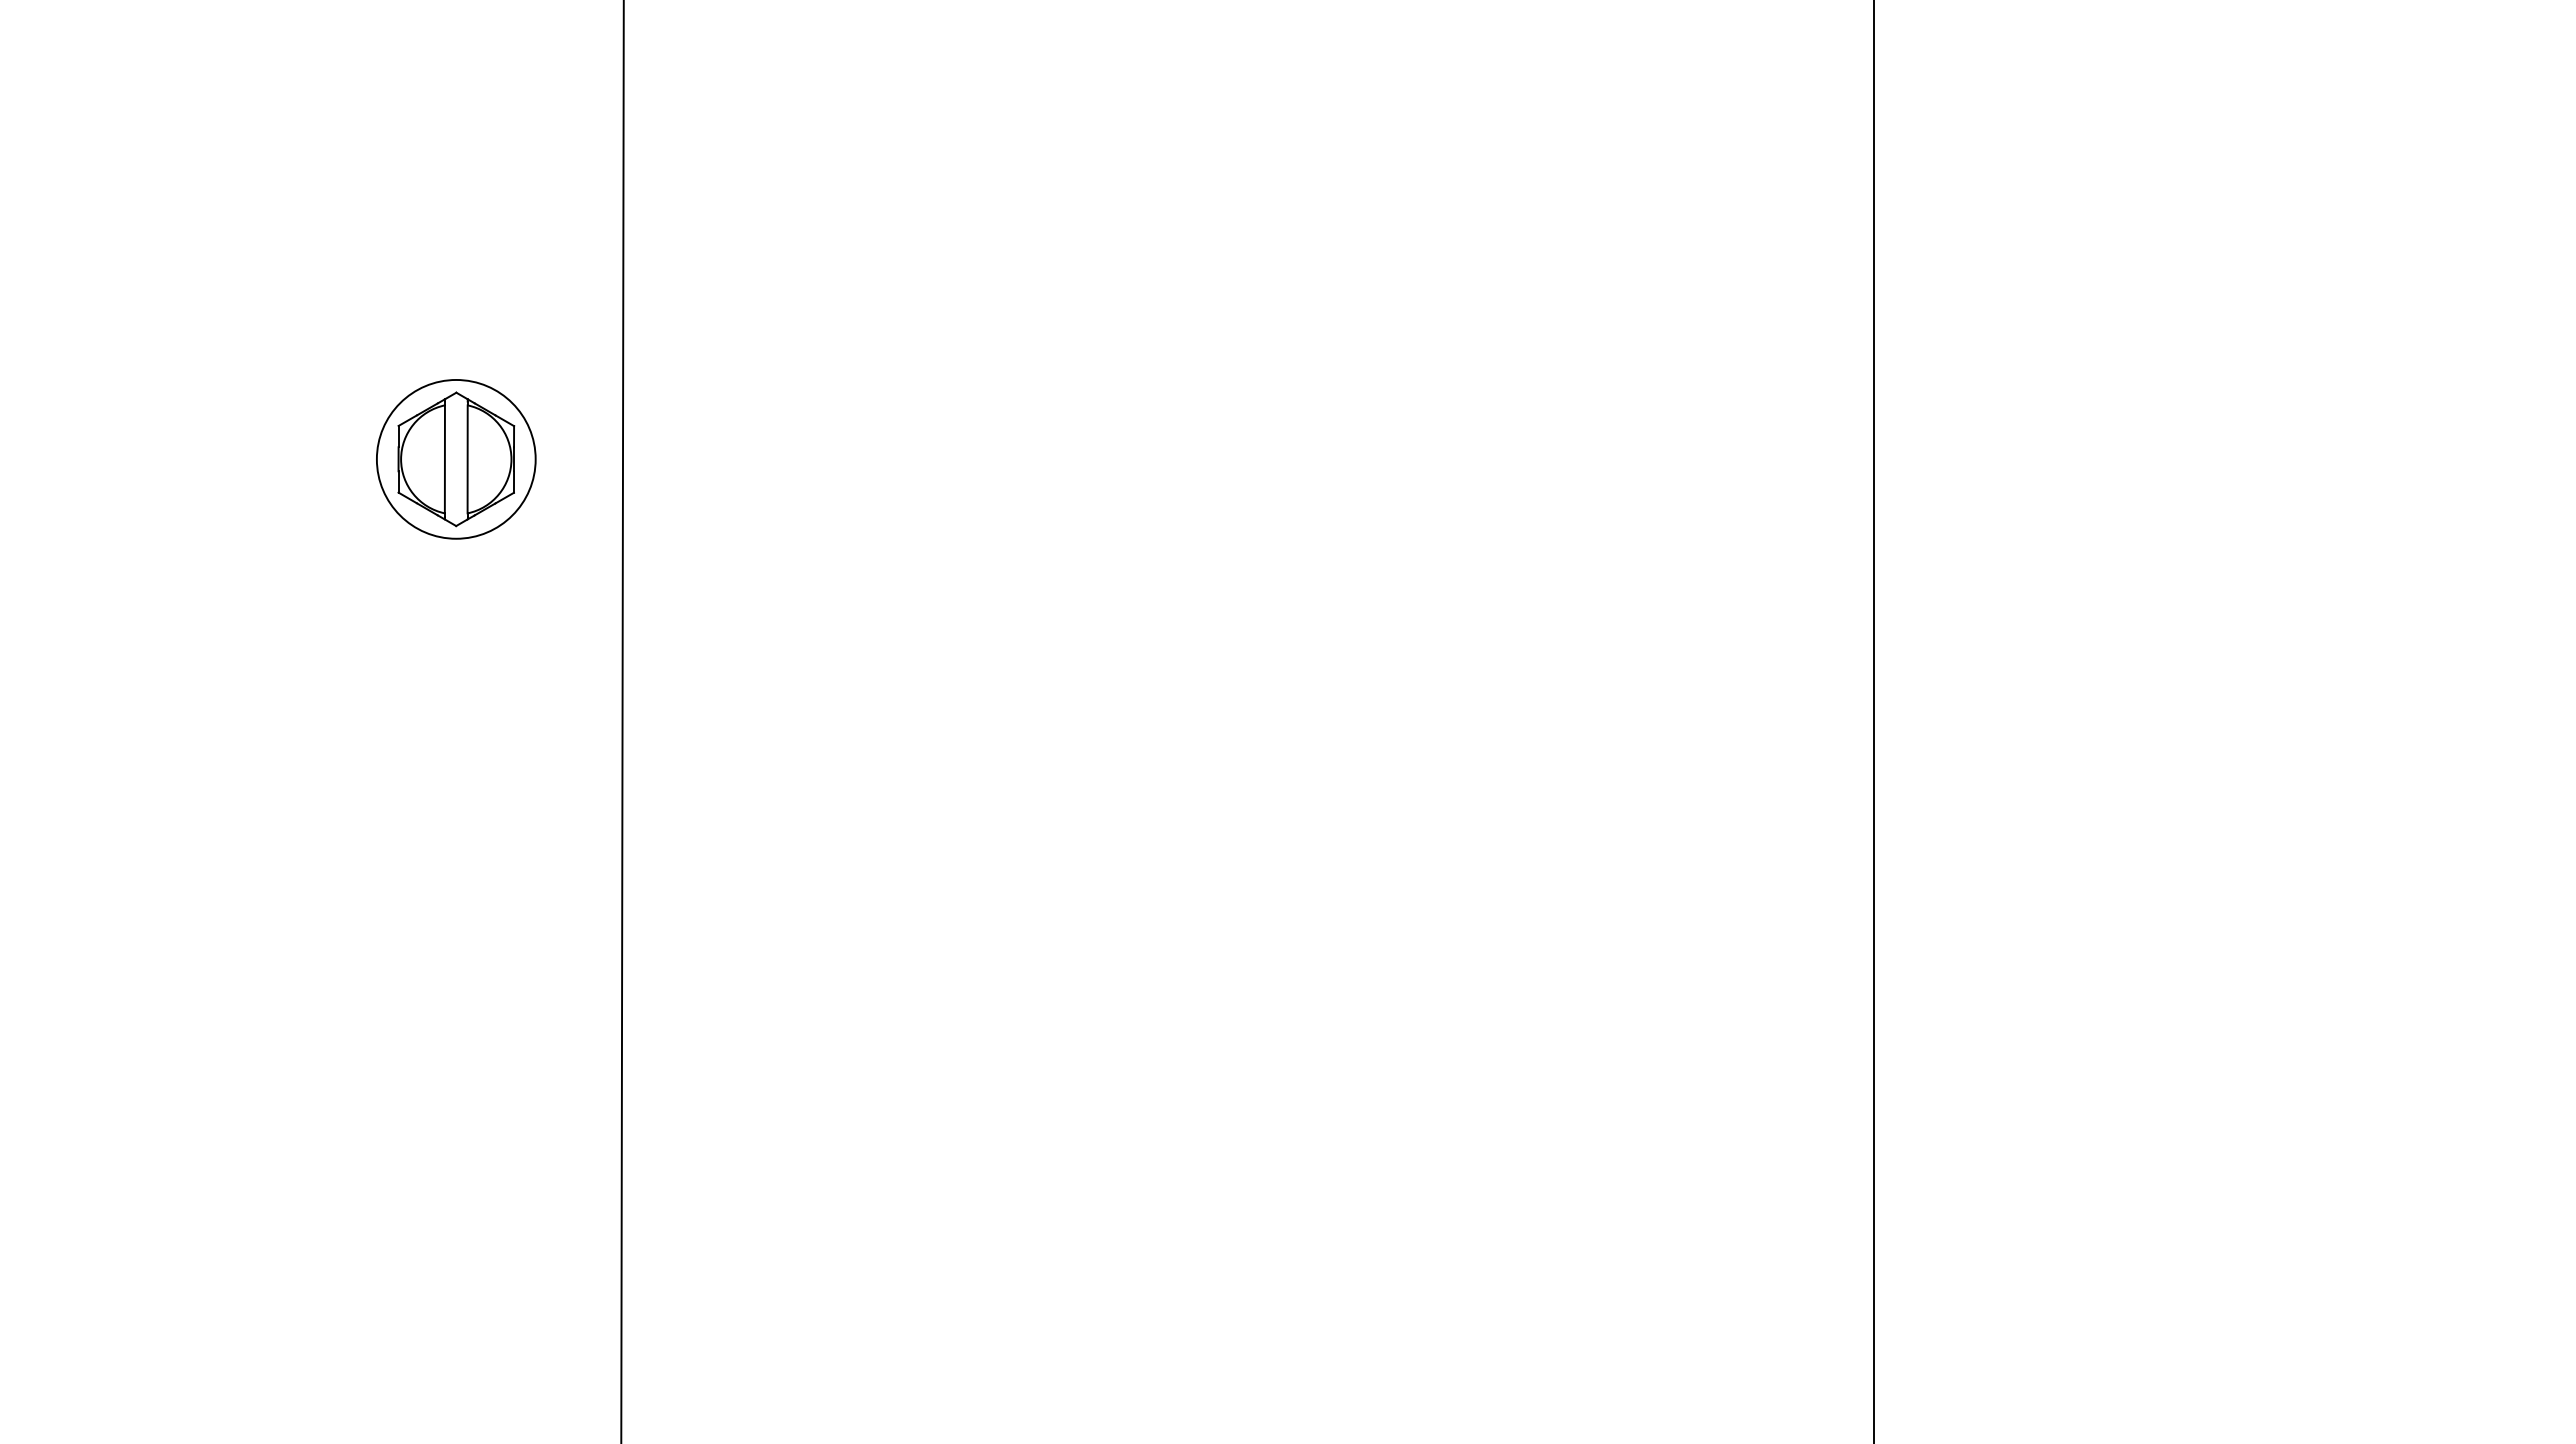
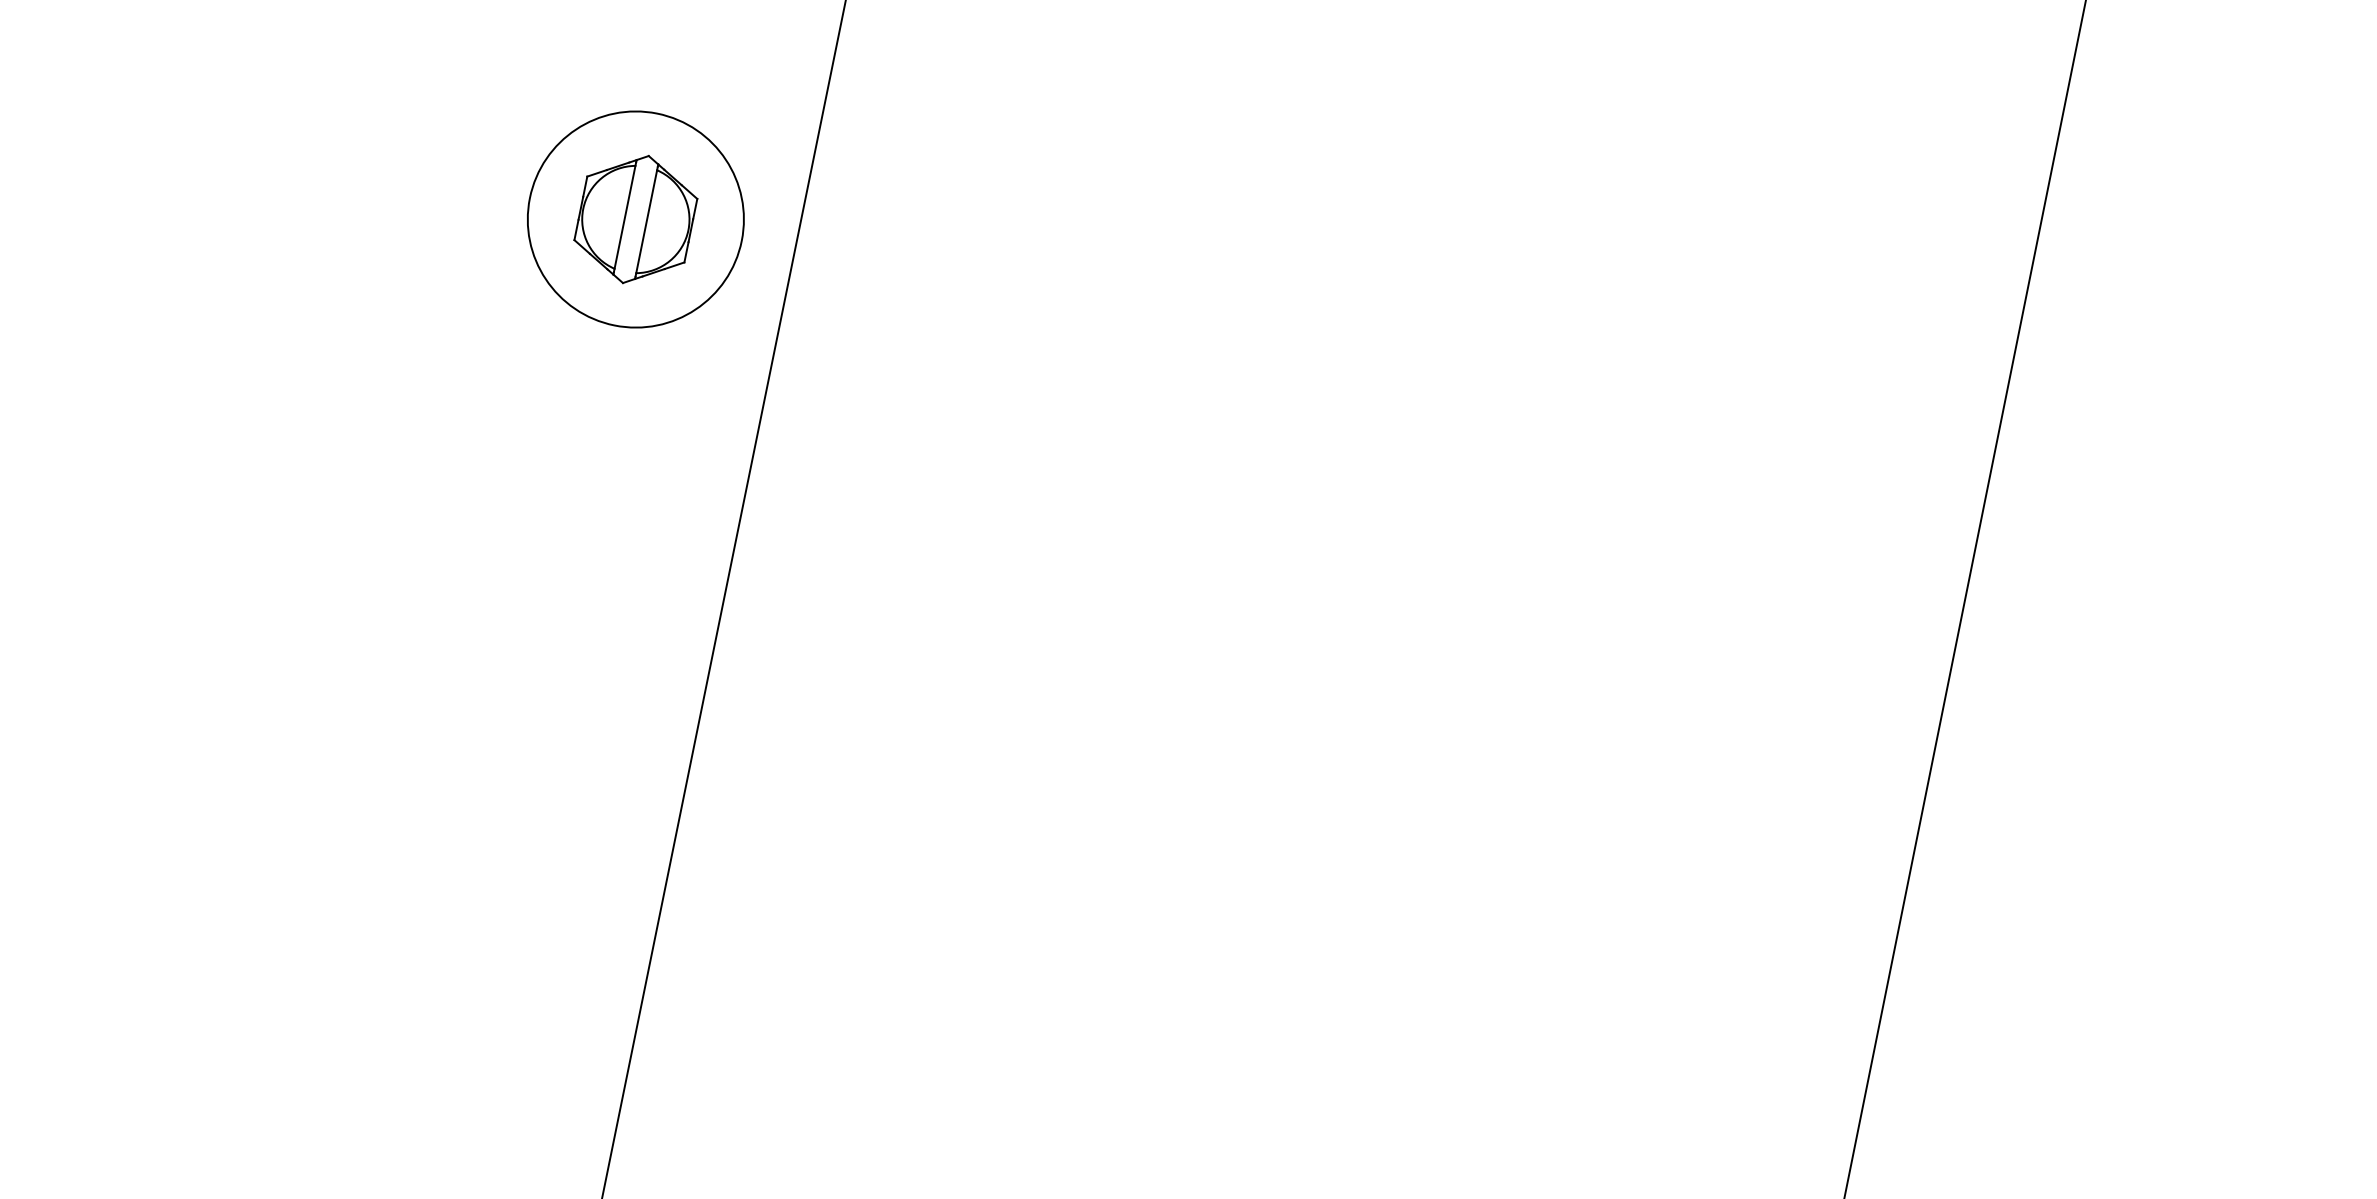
circle: (455, 458) -> (635, 218), size x1.4

